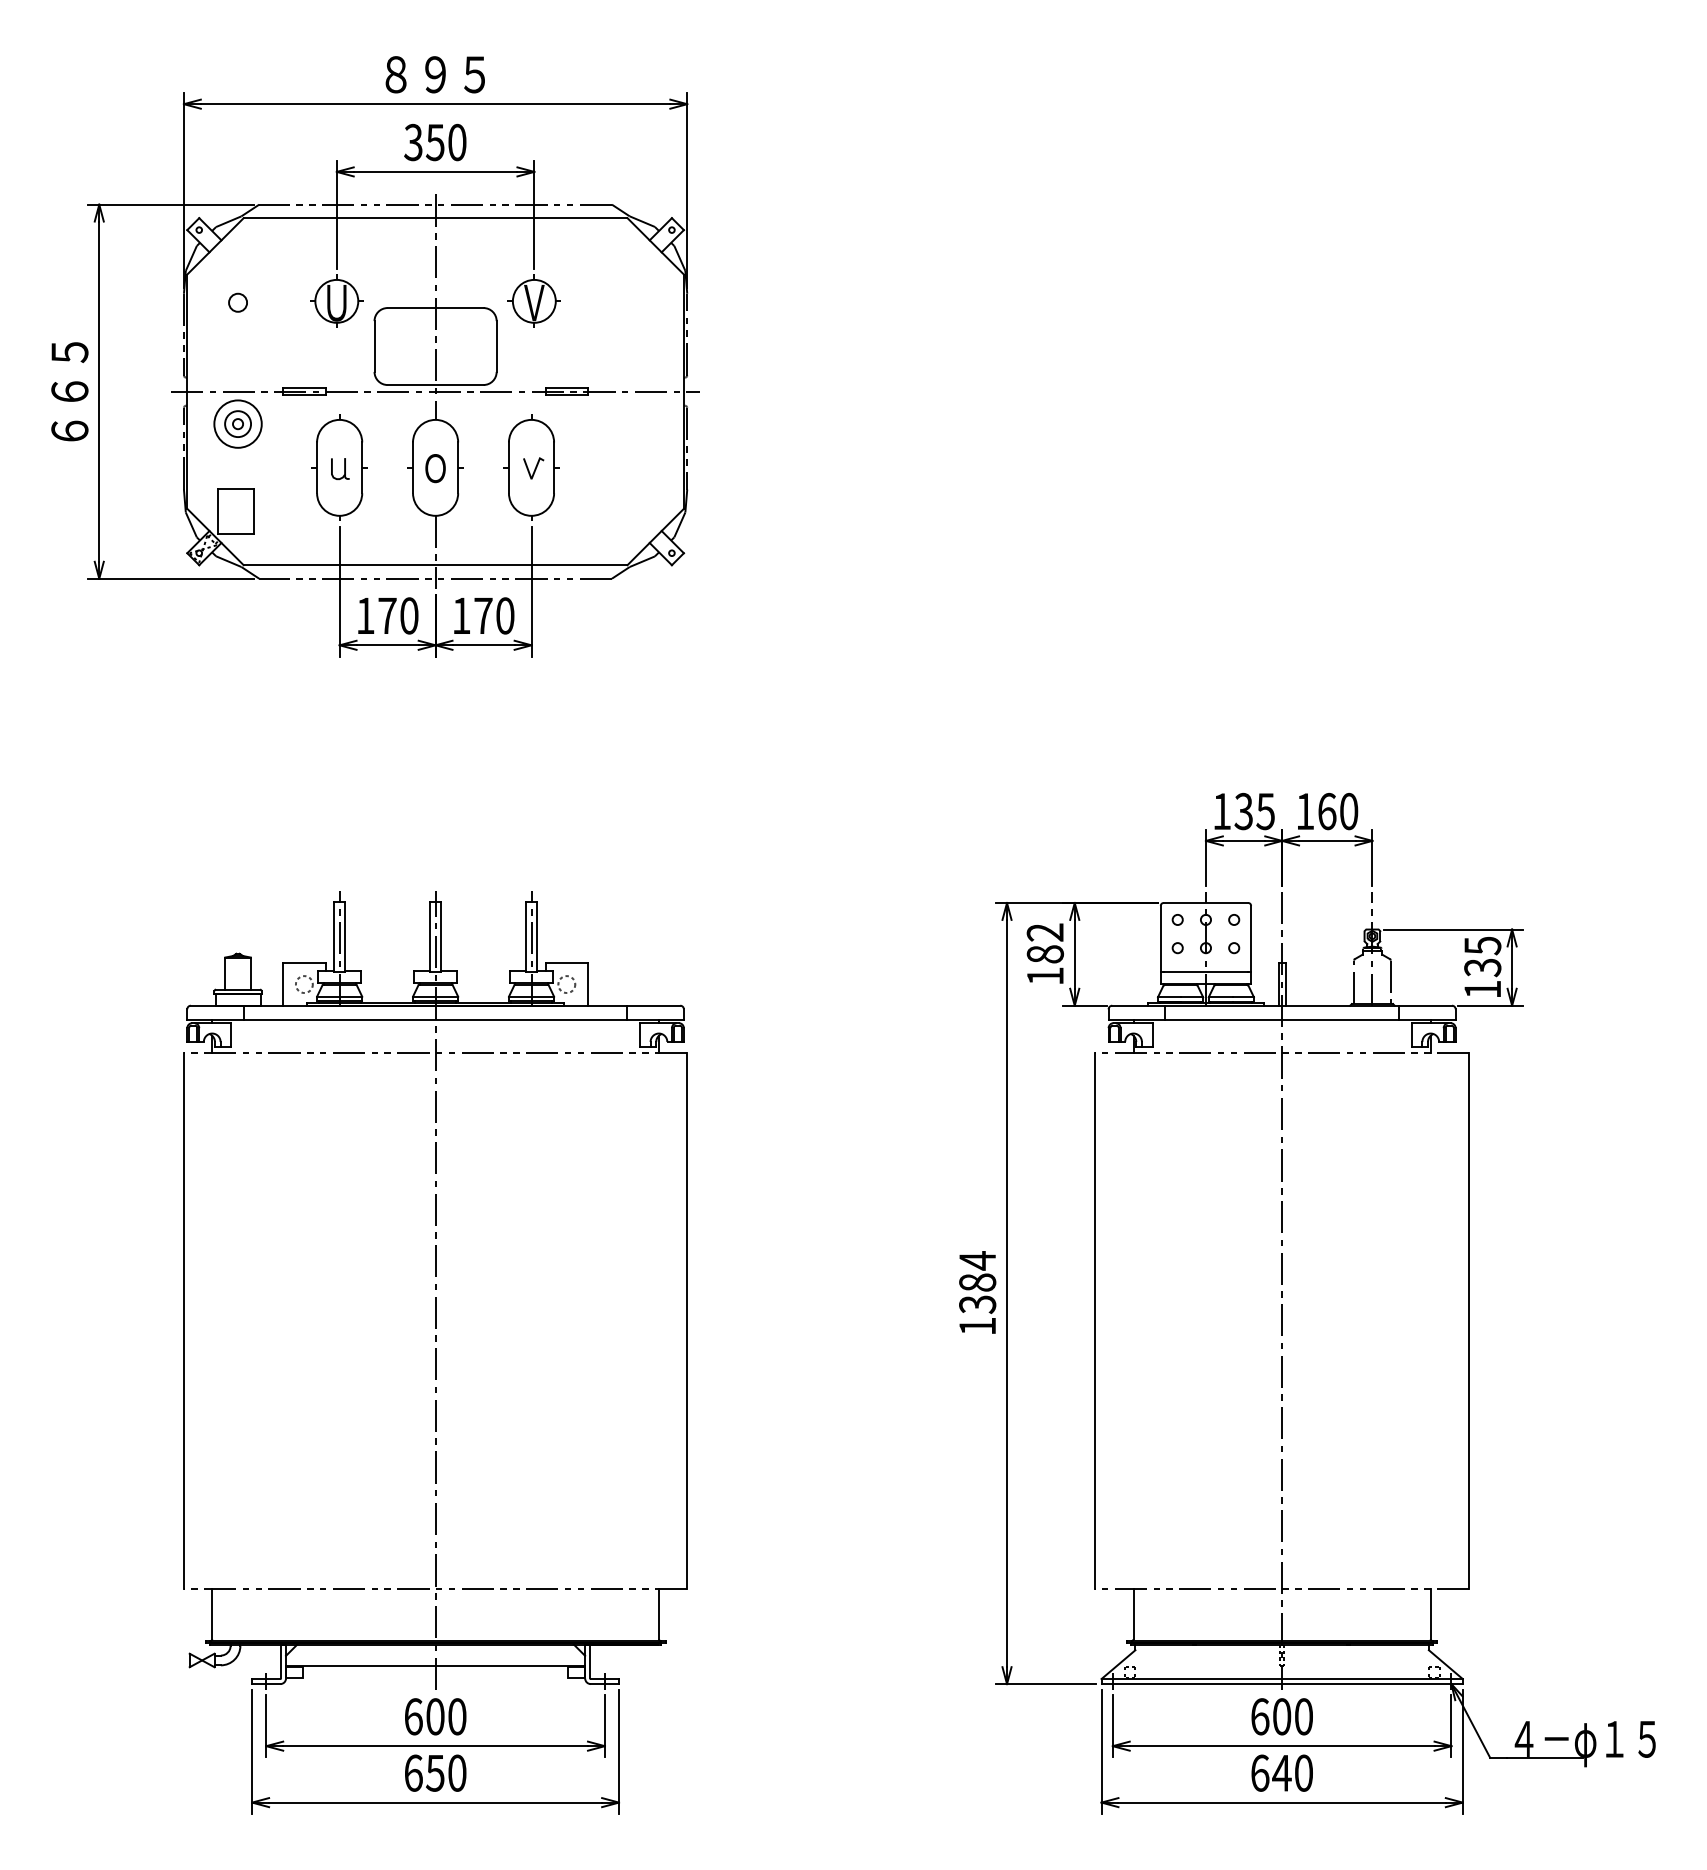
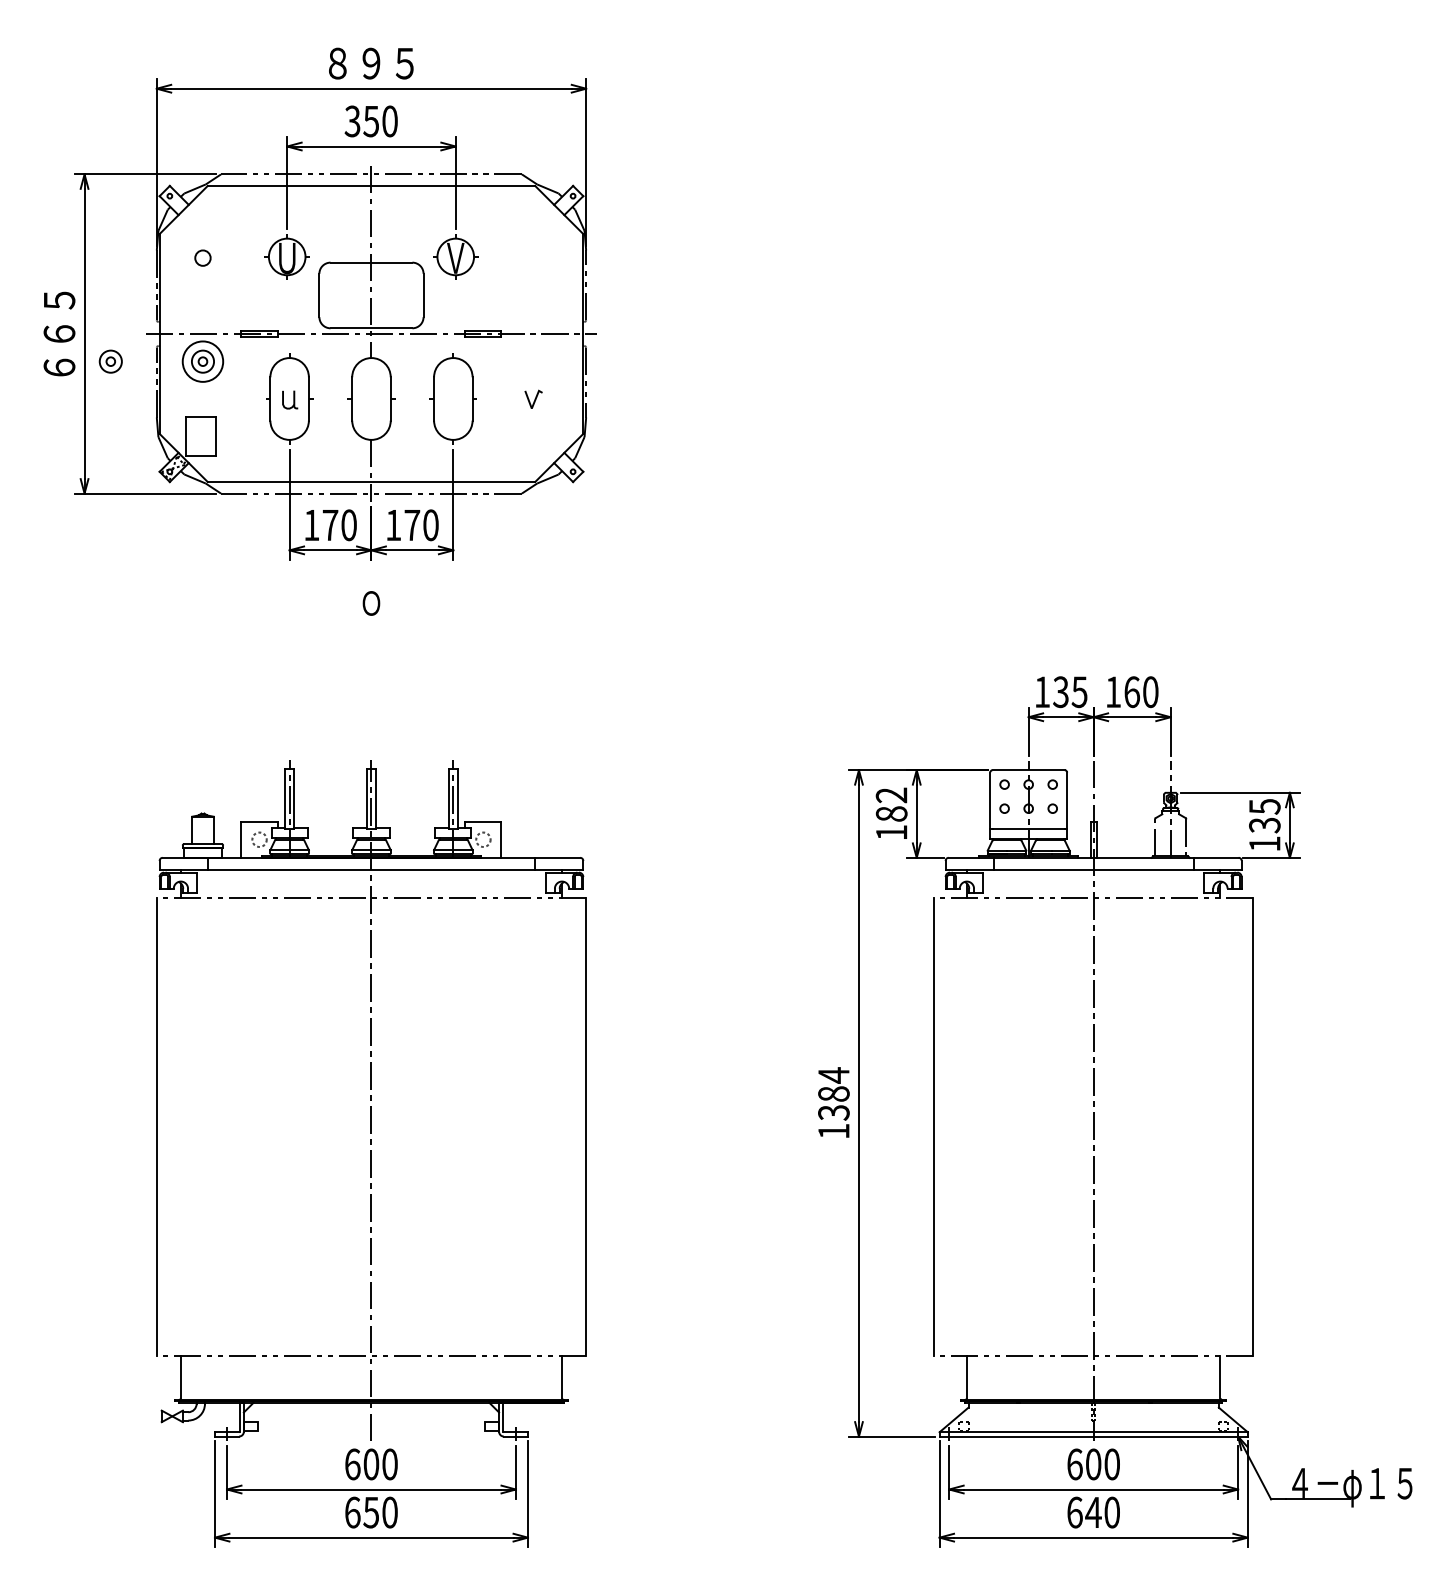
part: (129, 423) -> (110, 361), added
text: (435, 468) -> (371, 603), moved
line: (534, 468) -> (534, 399), moved
line: (435, 1666) -> (371, 1421), removed

